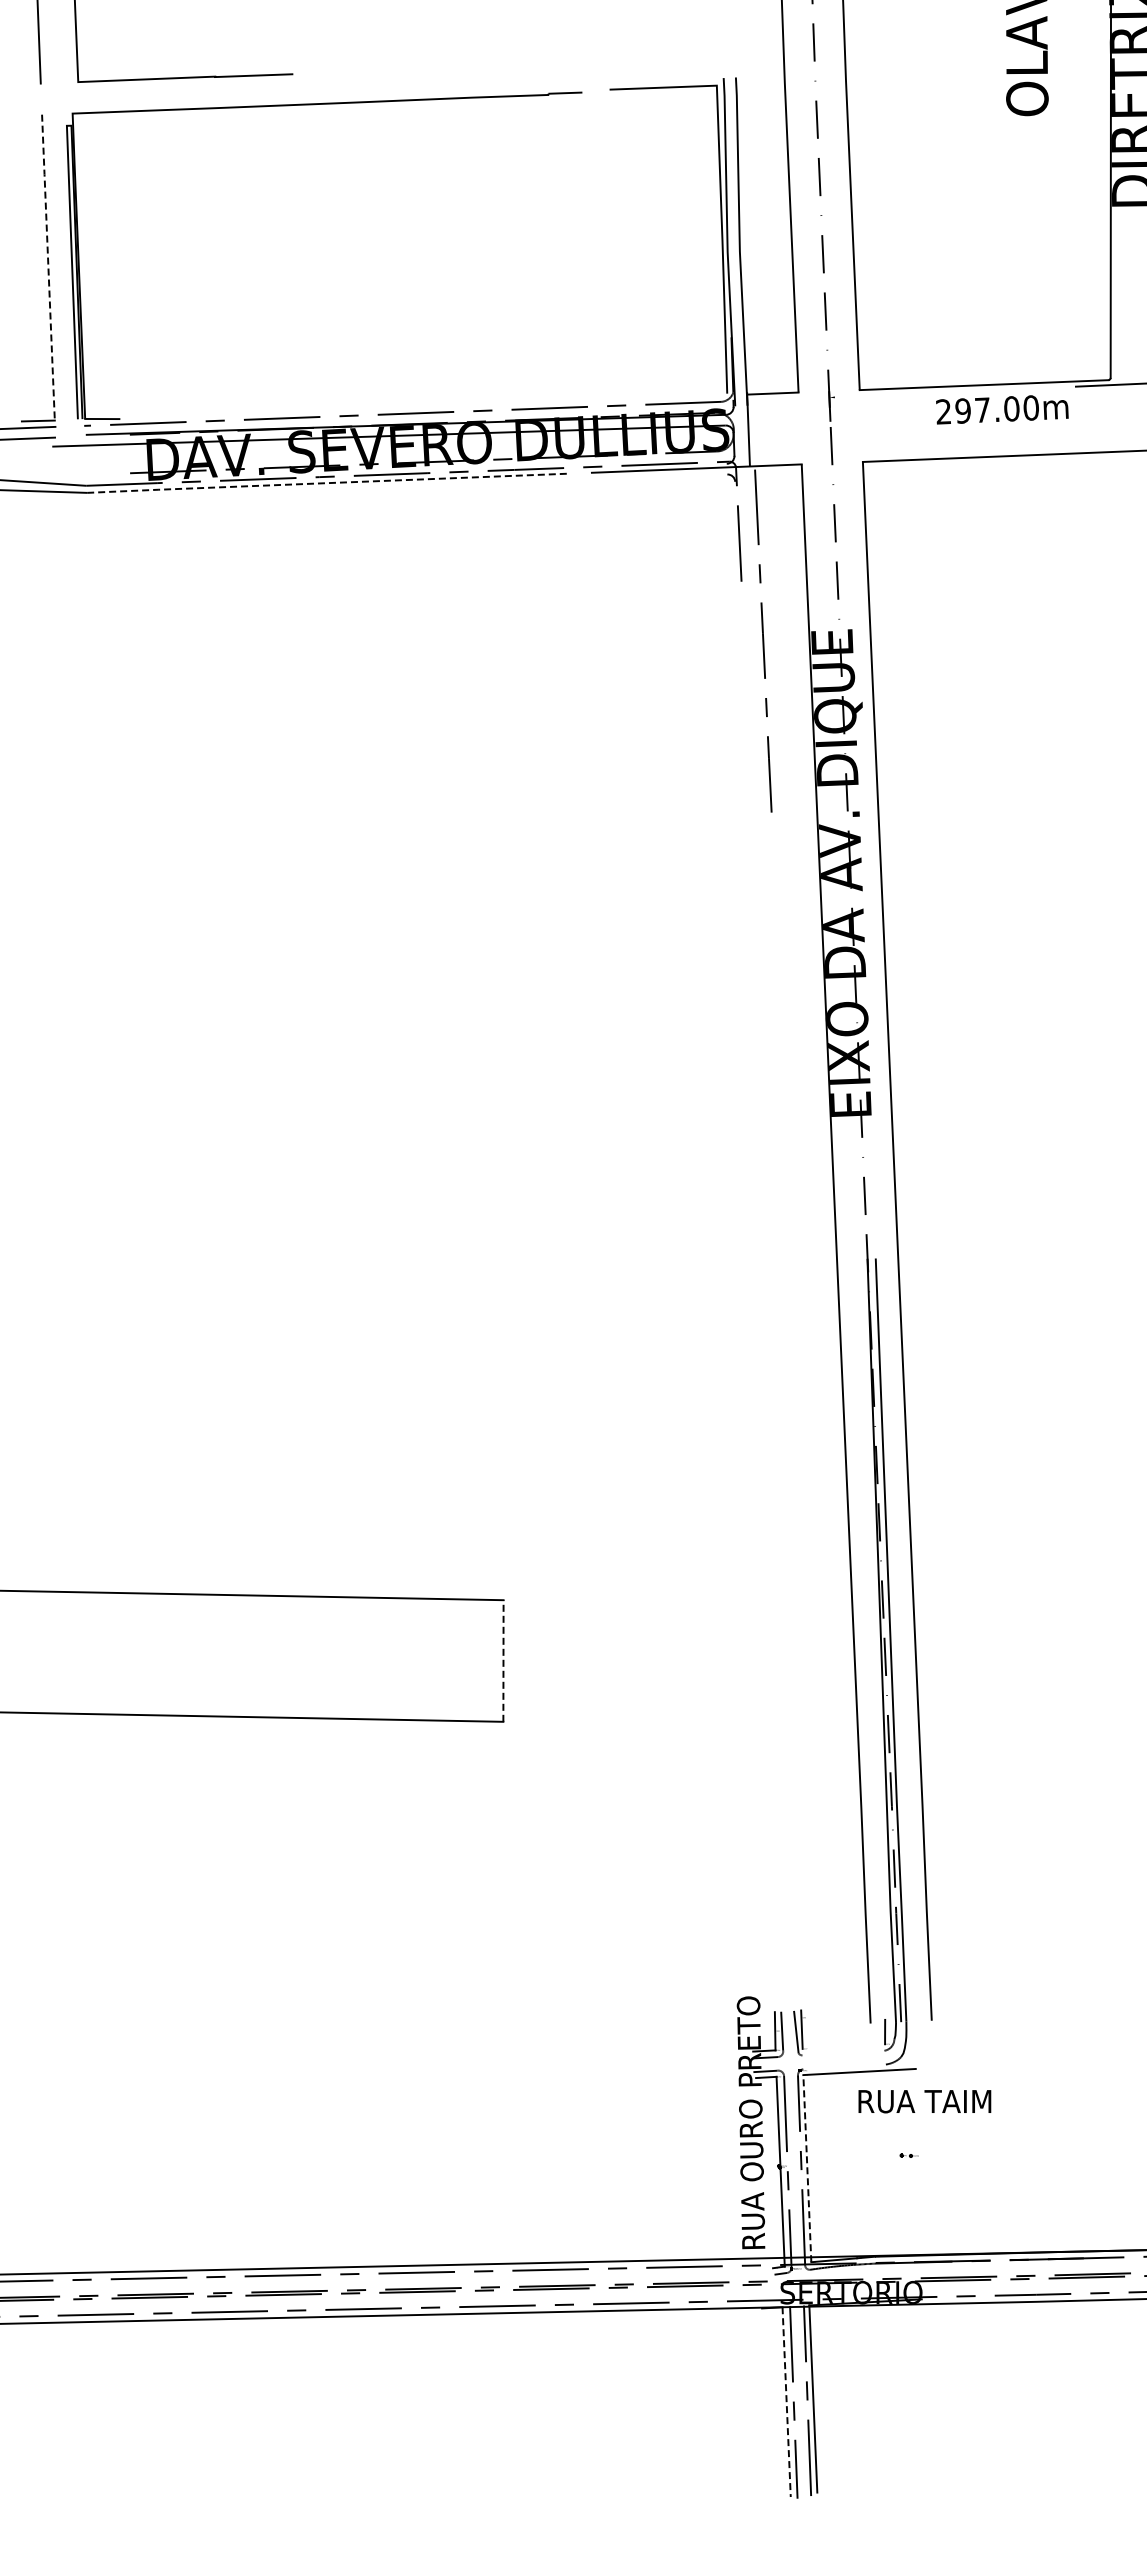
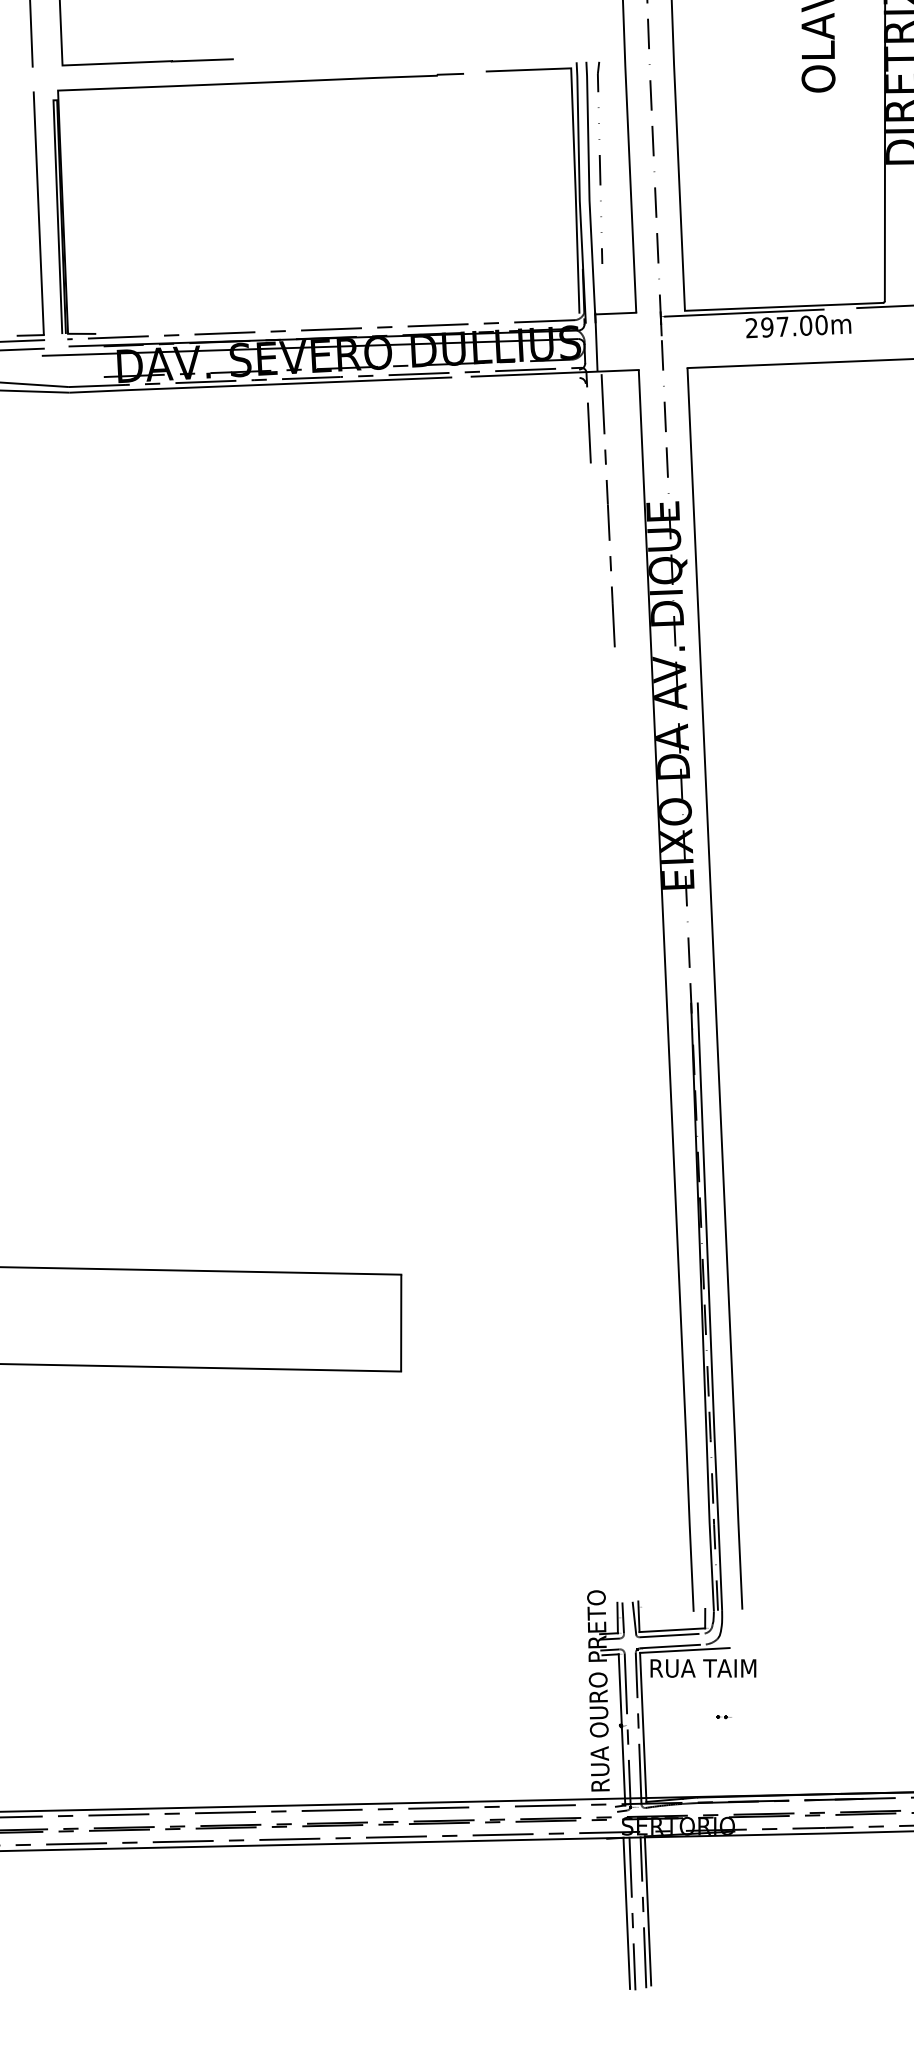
line: (752, 204) -> (599, 162), added
line: (48, 267) -> (38, 213), dashed -> solid
line: (933, 392) -> (743, 312), added
line: (326, 483) -> (260, 385), dashed -> solid
line: (503, 1661) -> (401, 1323), dashed -> solid
line: (843, 2046) -> (672, 1630), added
line: (839, 2053) -> (668, 1635), added
line: (844, 2066) -> (672, 1646), added
text: (924, 2101) -> (703, 1668), moved
line: (807, 2168) -> (643, 1727), dashed -> solid
line: (786, 2402) -> (626, 1913), dashed -> solid

